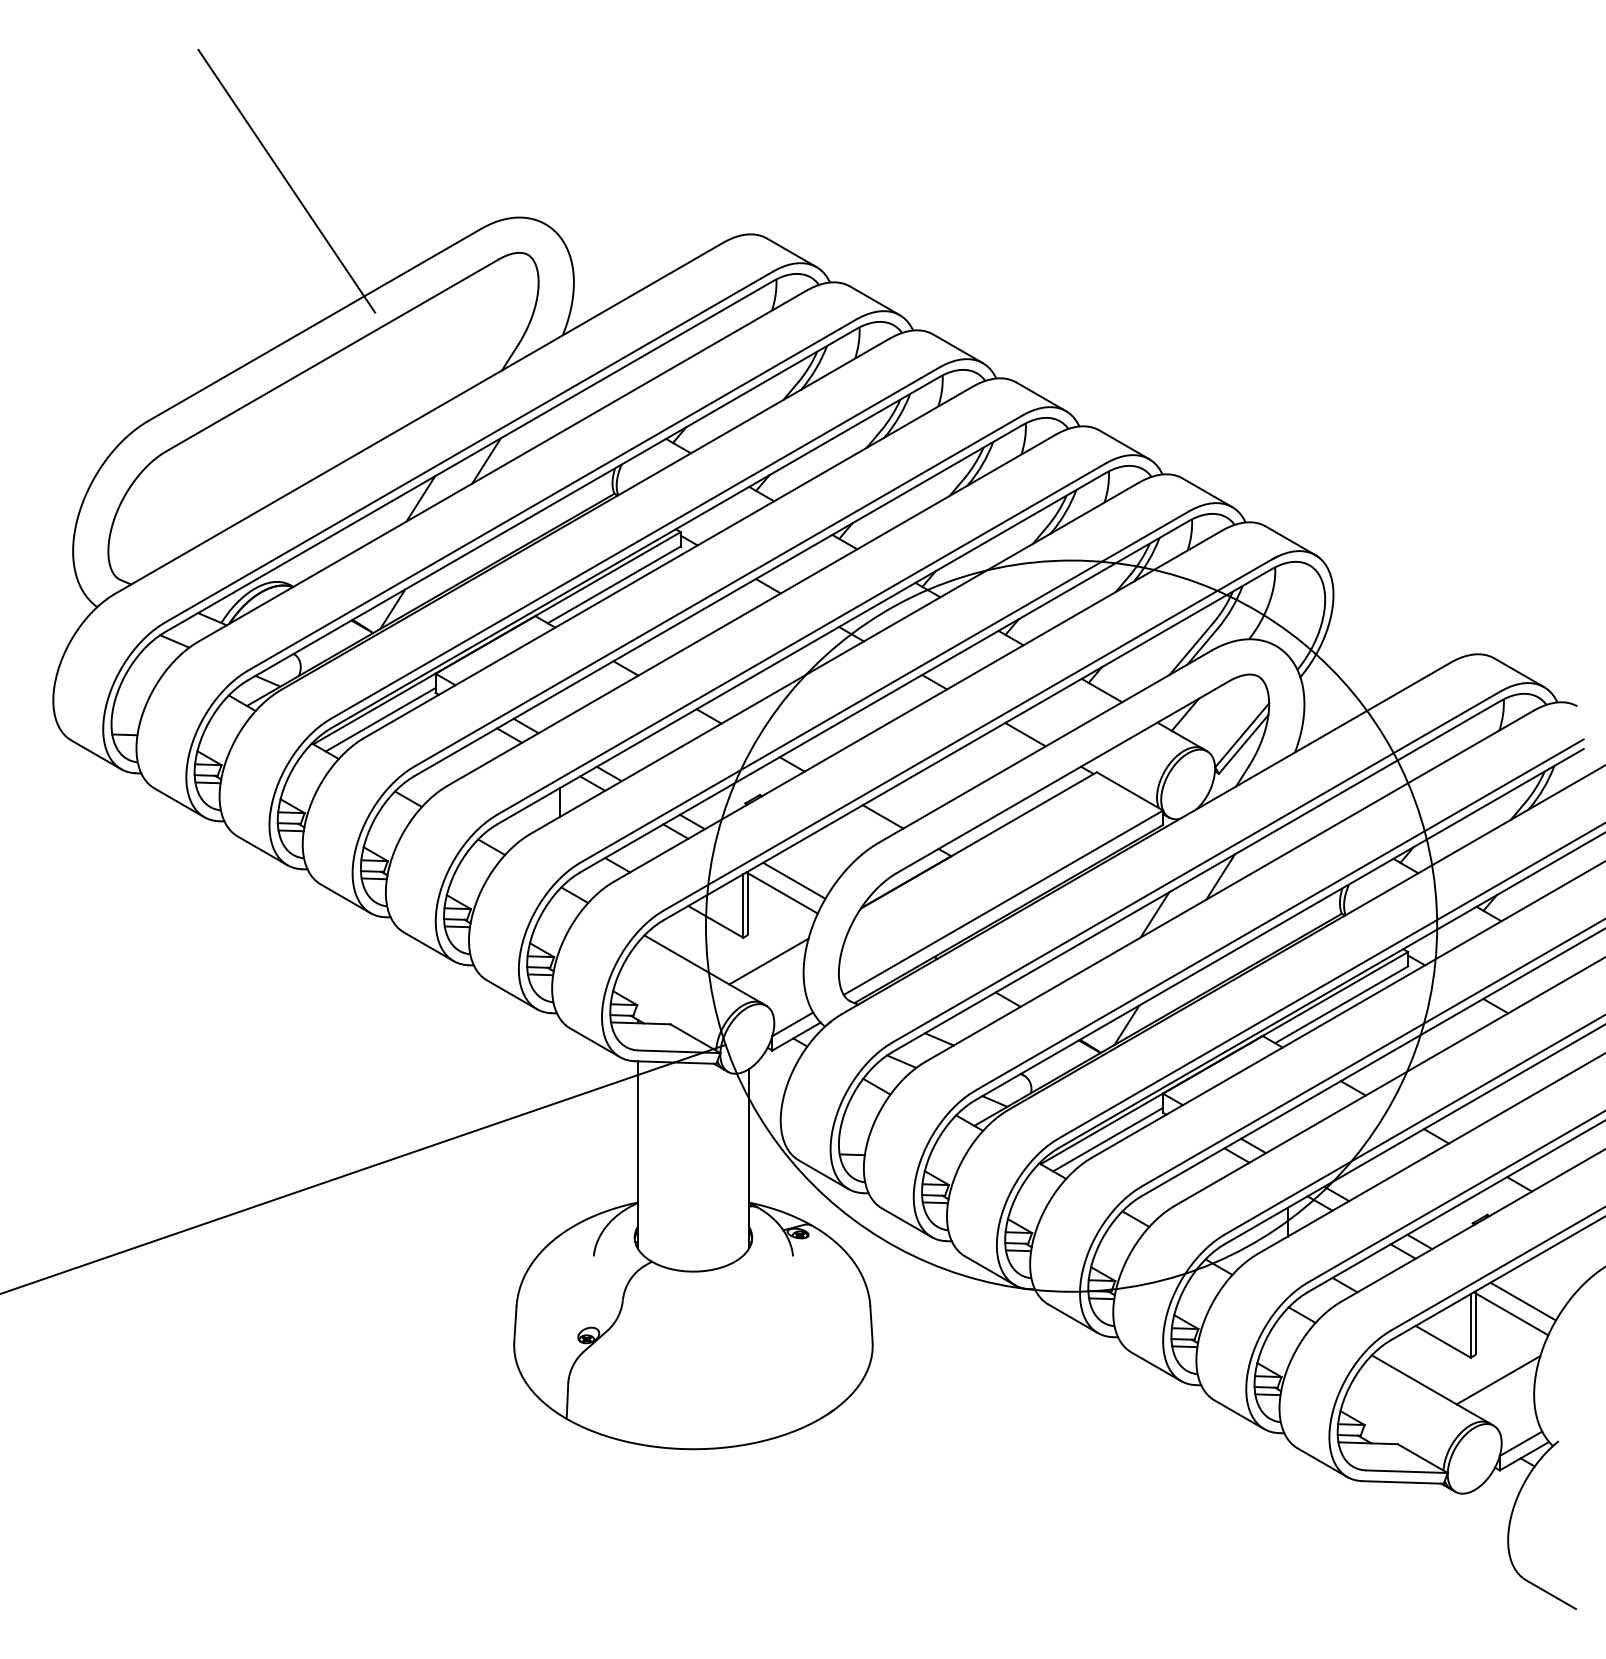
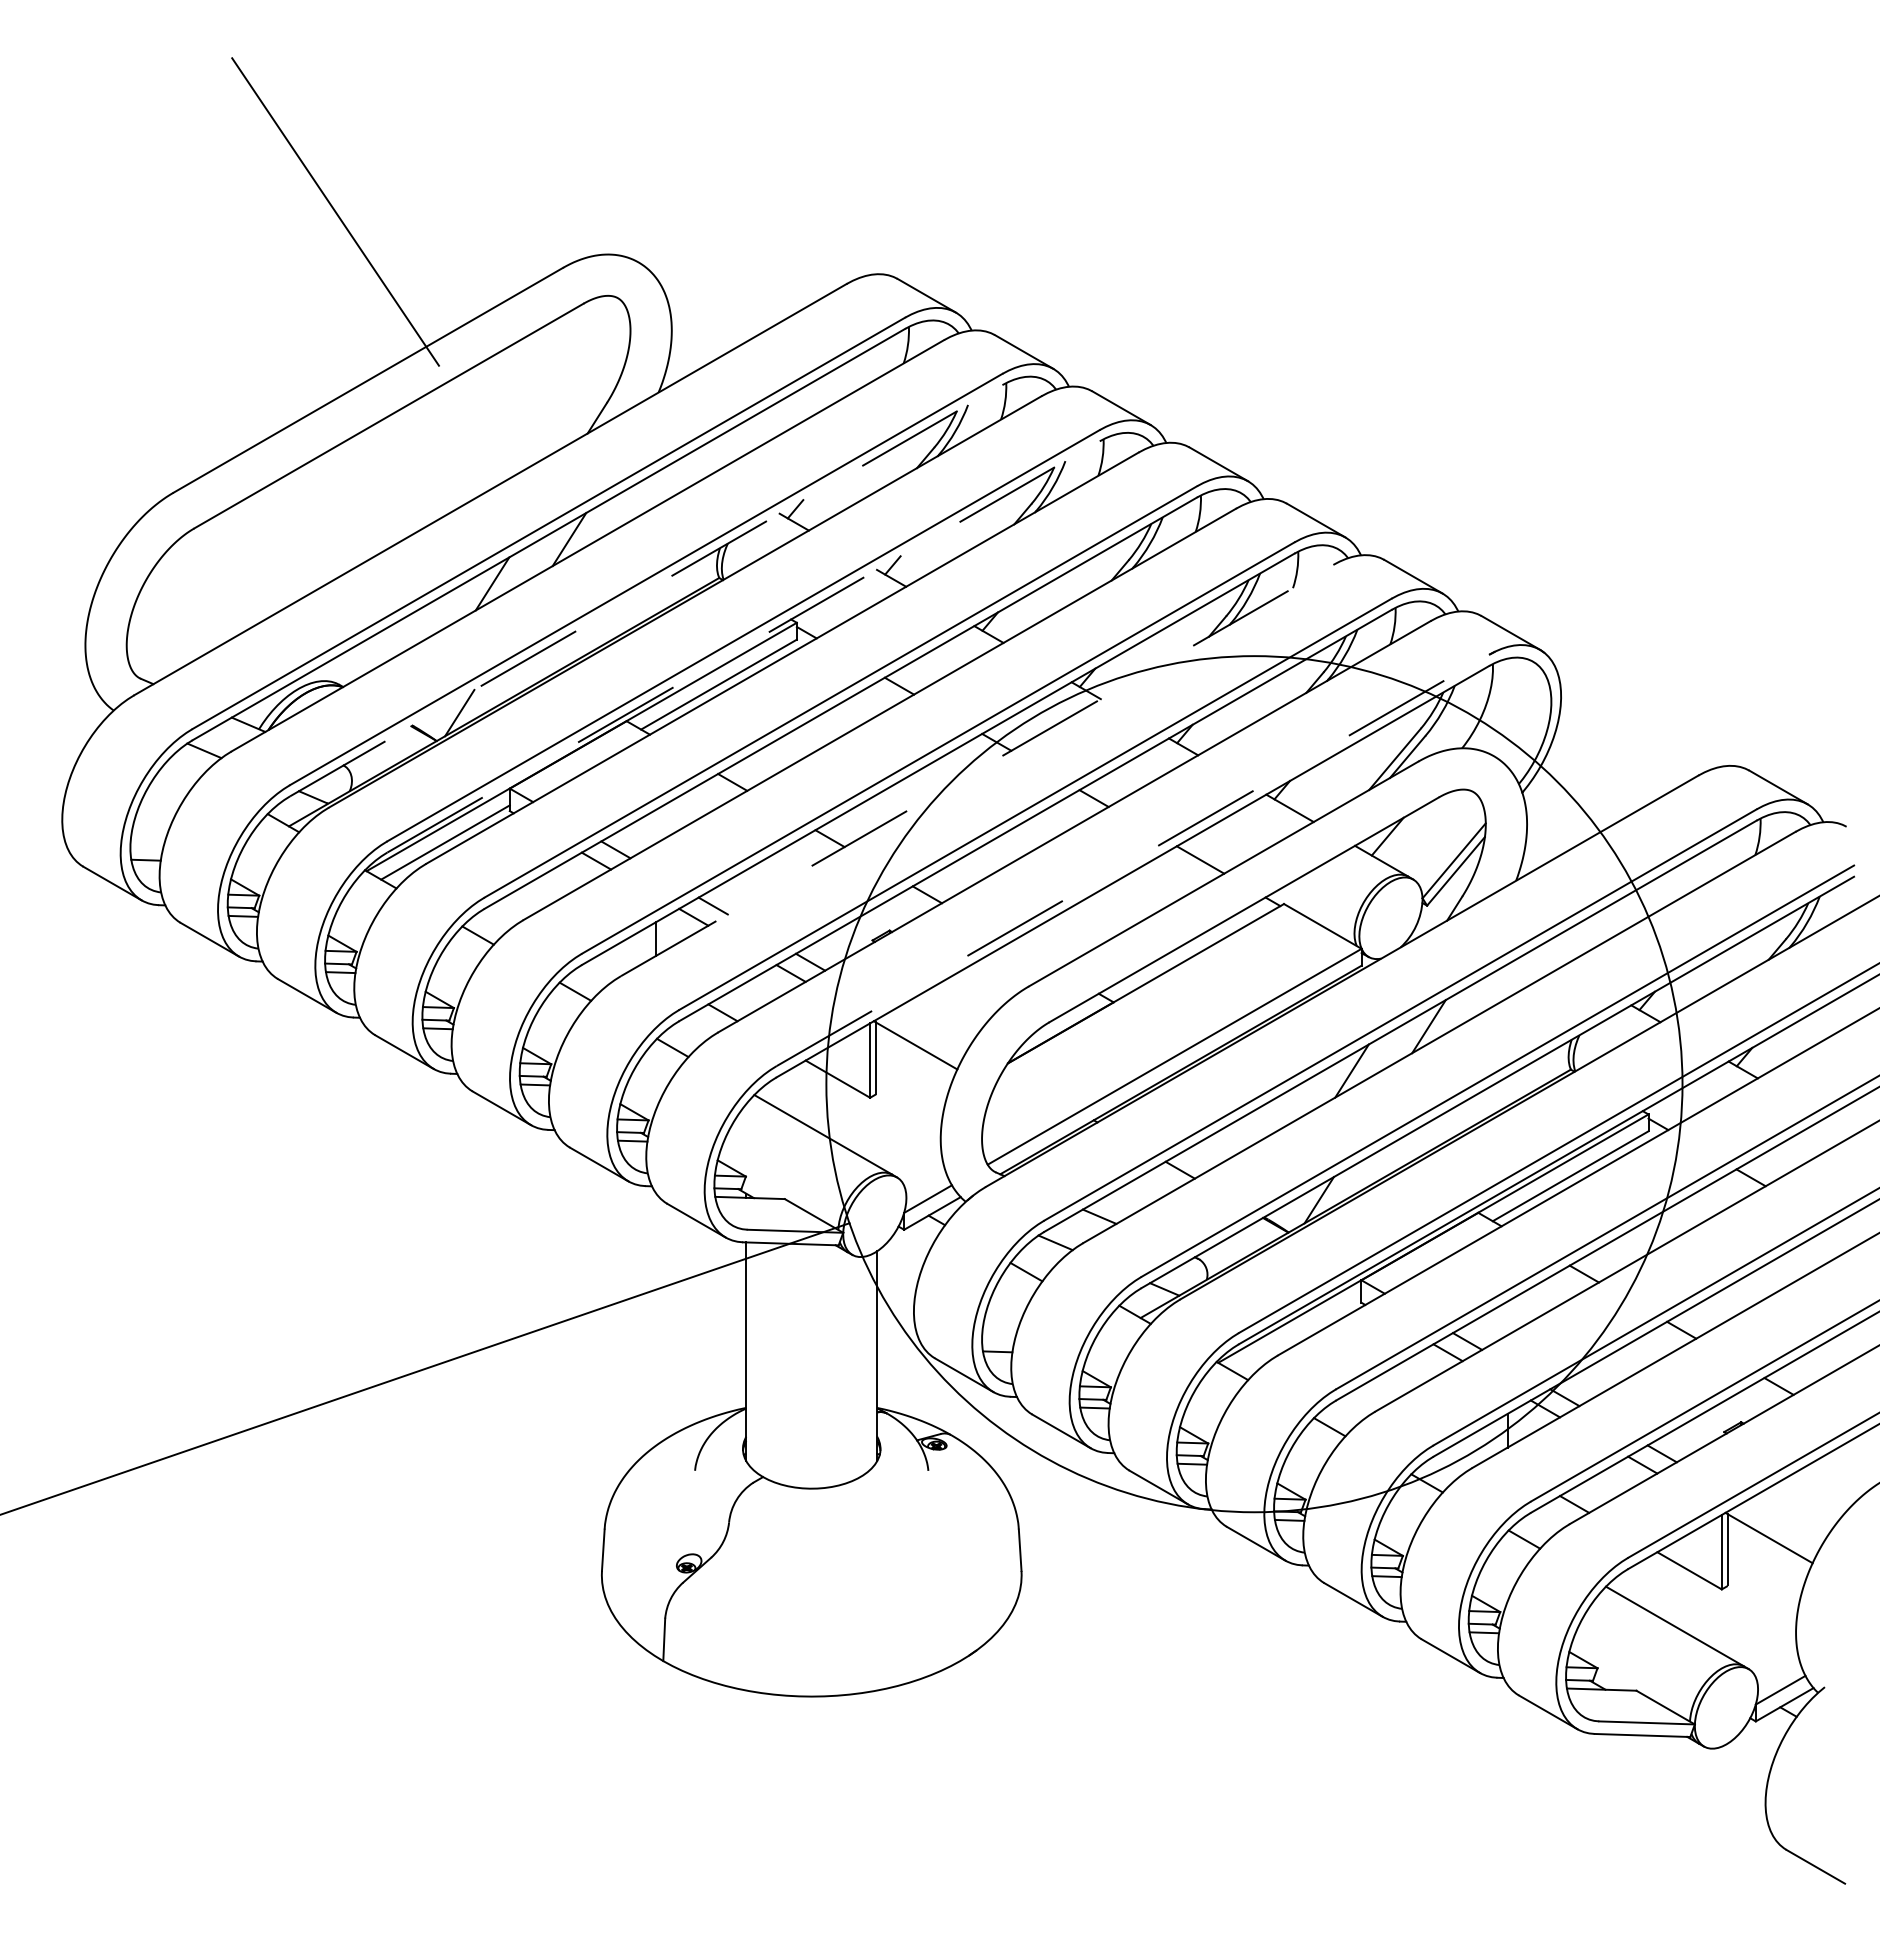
line: (552, 504) -> (646, 590), solid -> dashed
line: (636, 552) -> (744, 646), solid -> dashed
line: (835, 658) -> (977, 770), solid -> dashed
line: (968, 735) -> (1133, 860), solid -> dashed
line: (882, 816) -> (1033, 955), removed
line: (794, 881) -> (929, 1031), removed
line: (768, 961) -> (899, 1125), removed
line: (1107, 1139) -> (1296, 1334), removed
line: (1522, 1301) -> (1782, 1523), removed
line: (1498, 1379) -> (1754, 1615), removed

